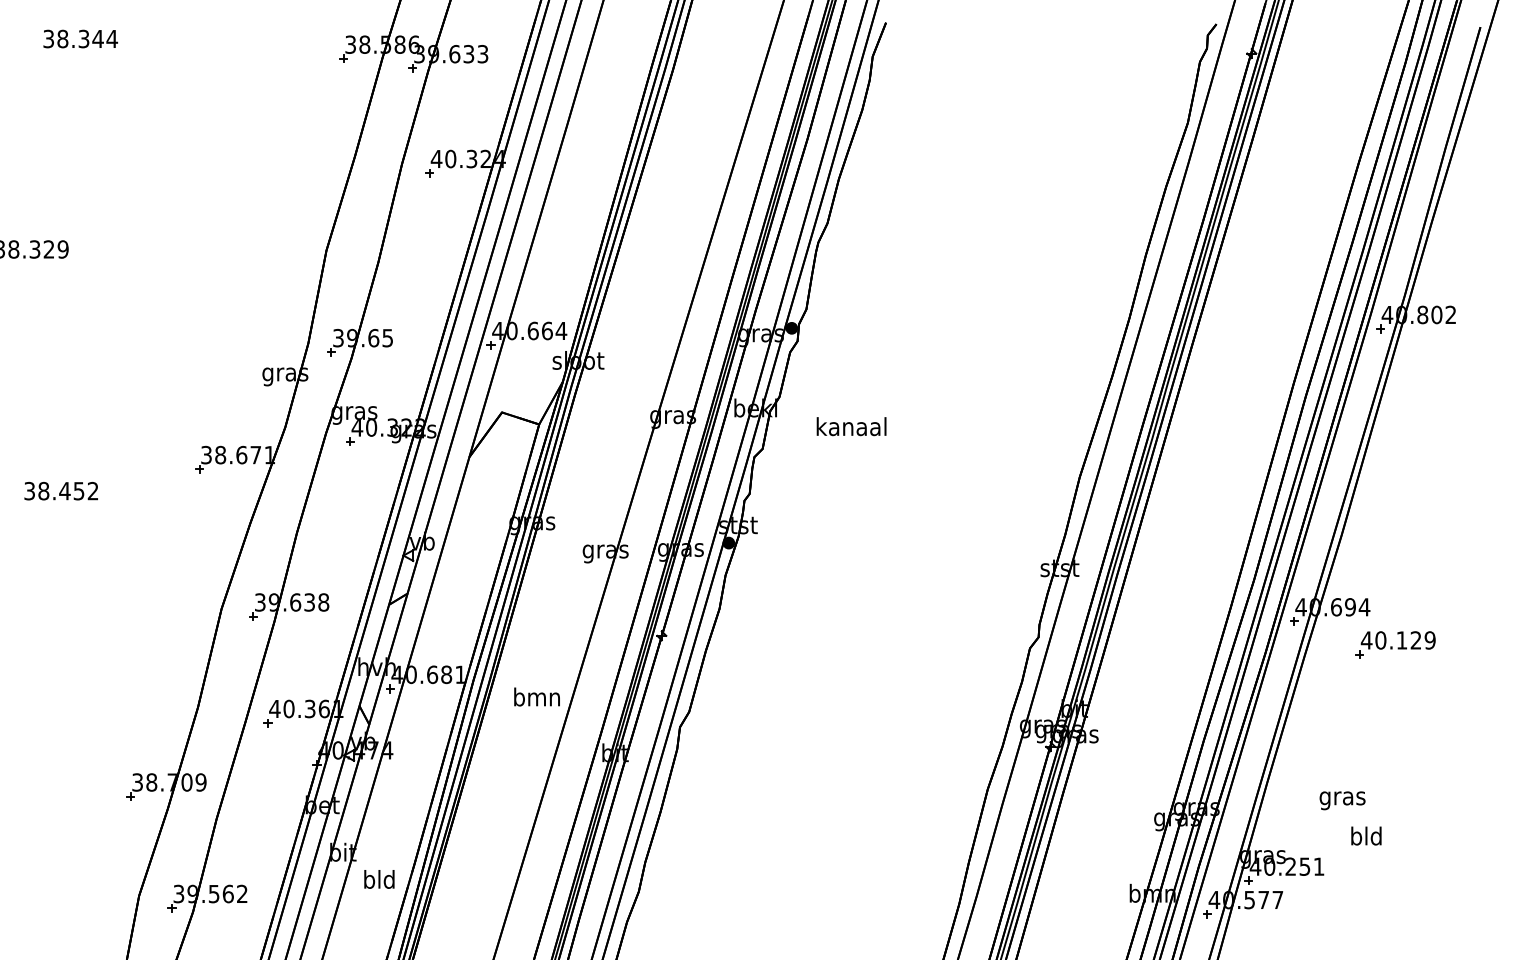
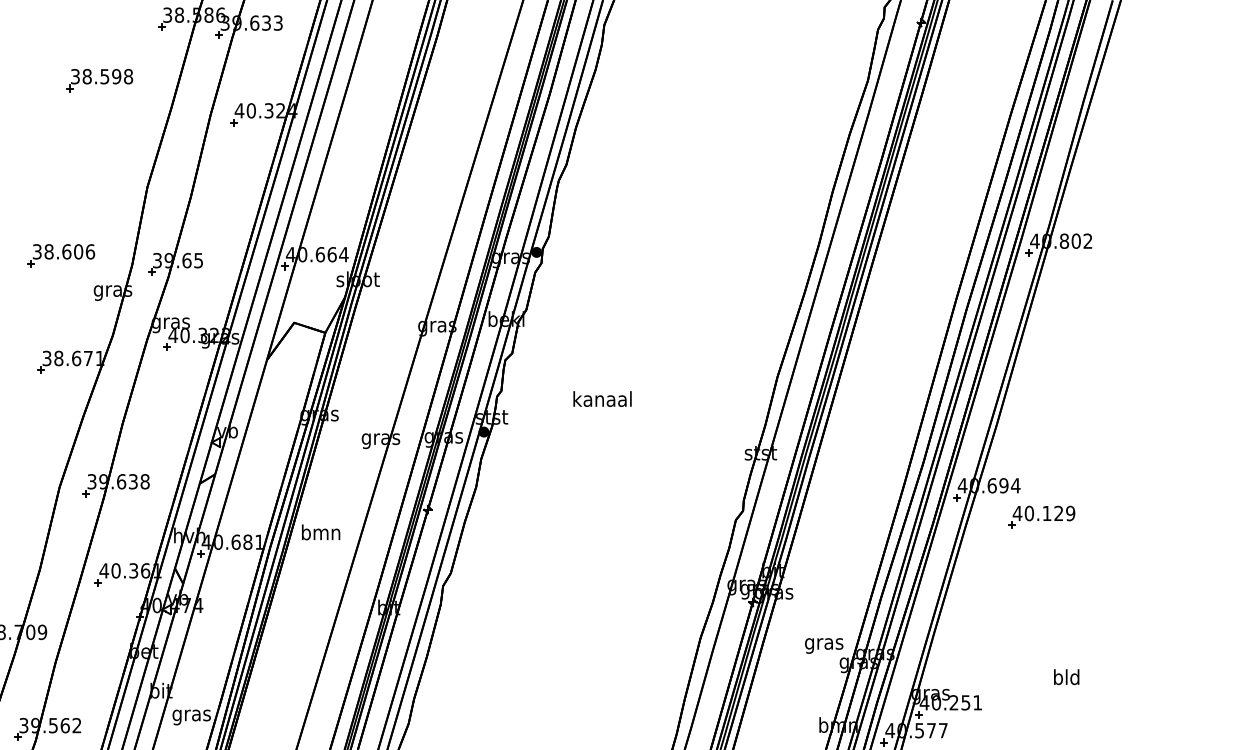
part: (269, 122) -> (99, 80), added
part: (223, 331) -> (61, 255), added
text: (851, 426) -> (602, 398), moved
text: (536, 696) -> (320, 531), moved
text: (1342, 800) -> (824, 645), moved
text: (1366, 835) -> (1066, 676), moved
text: (379, 881) -> (191, 715), bld -> gras

